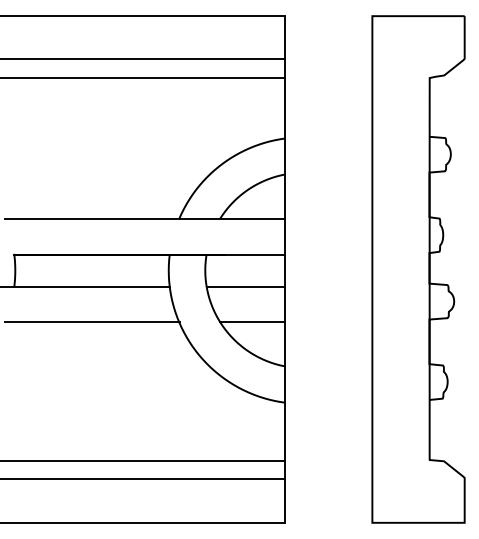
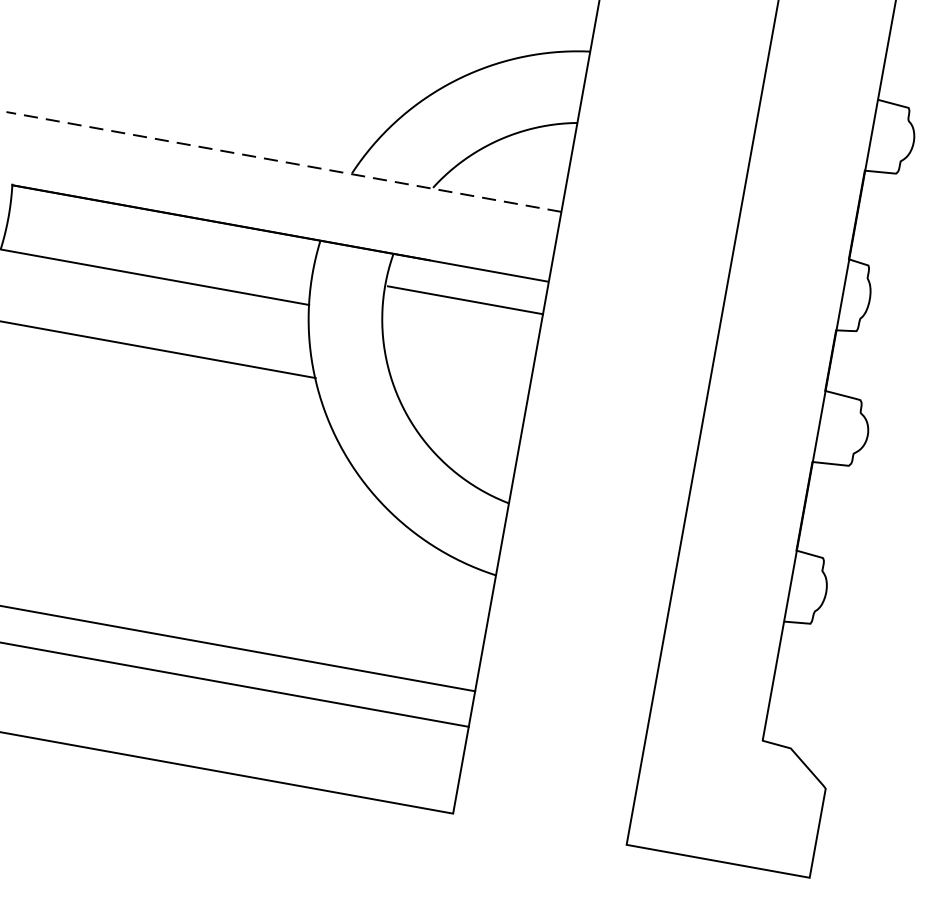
line: (144, 219) -> (282, 162), solid -> dashed
line: (245, 286) -> (465, 299), moved
line: (252, 322) -> (460, 404), removed

